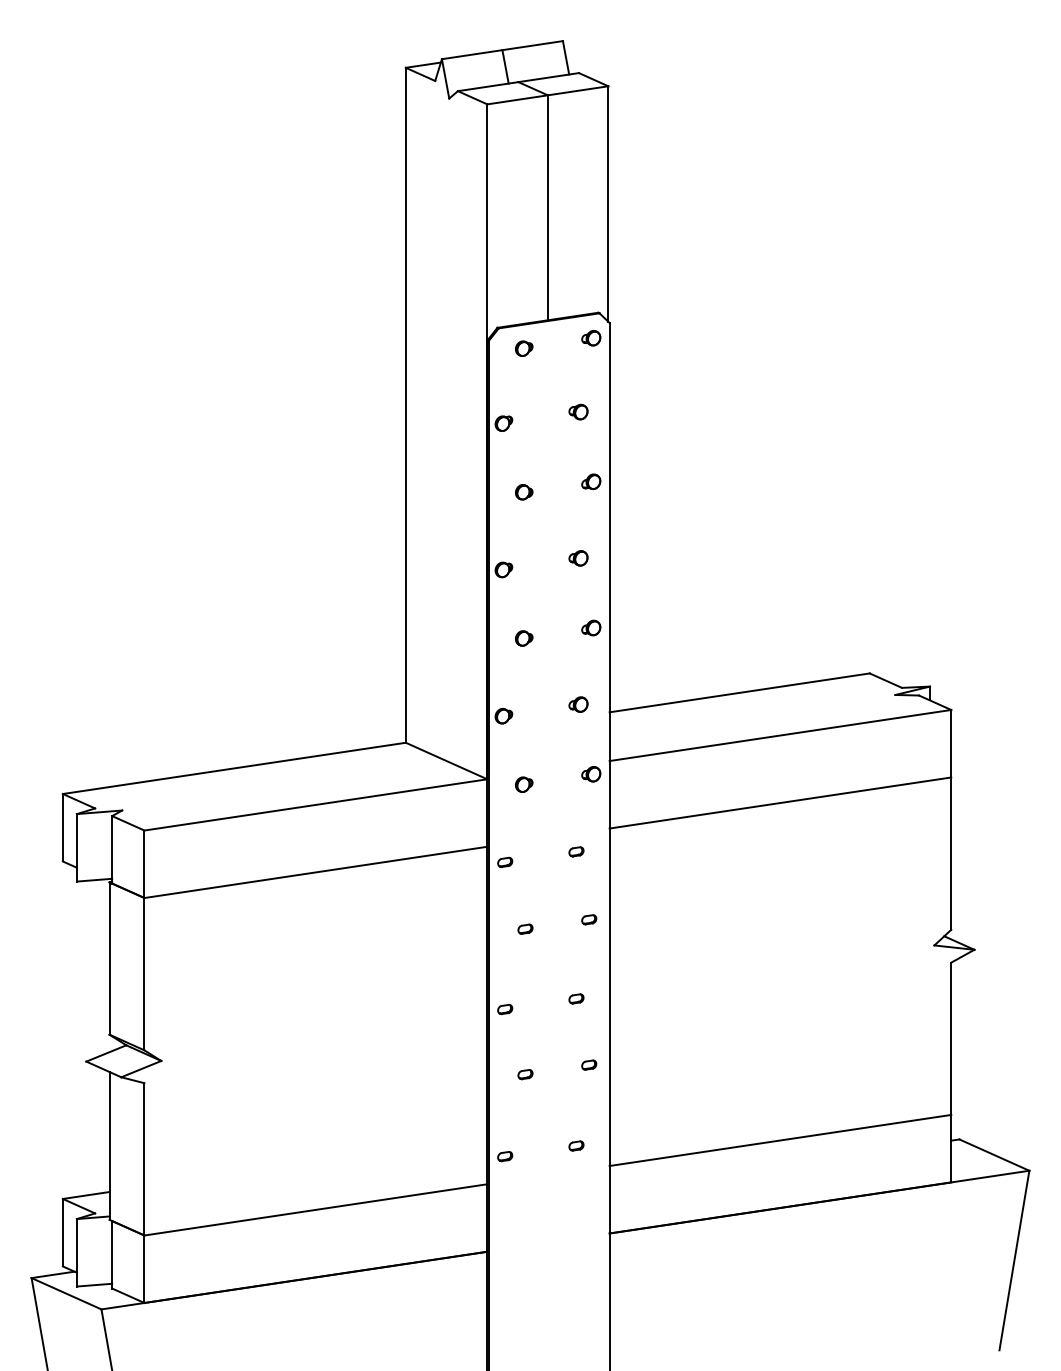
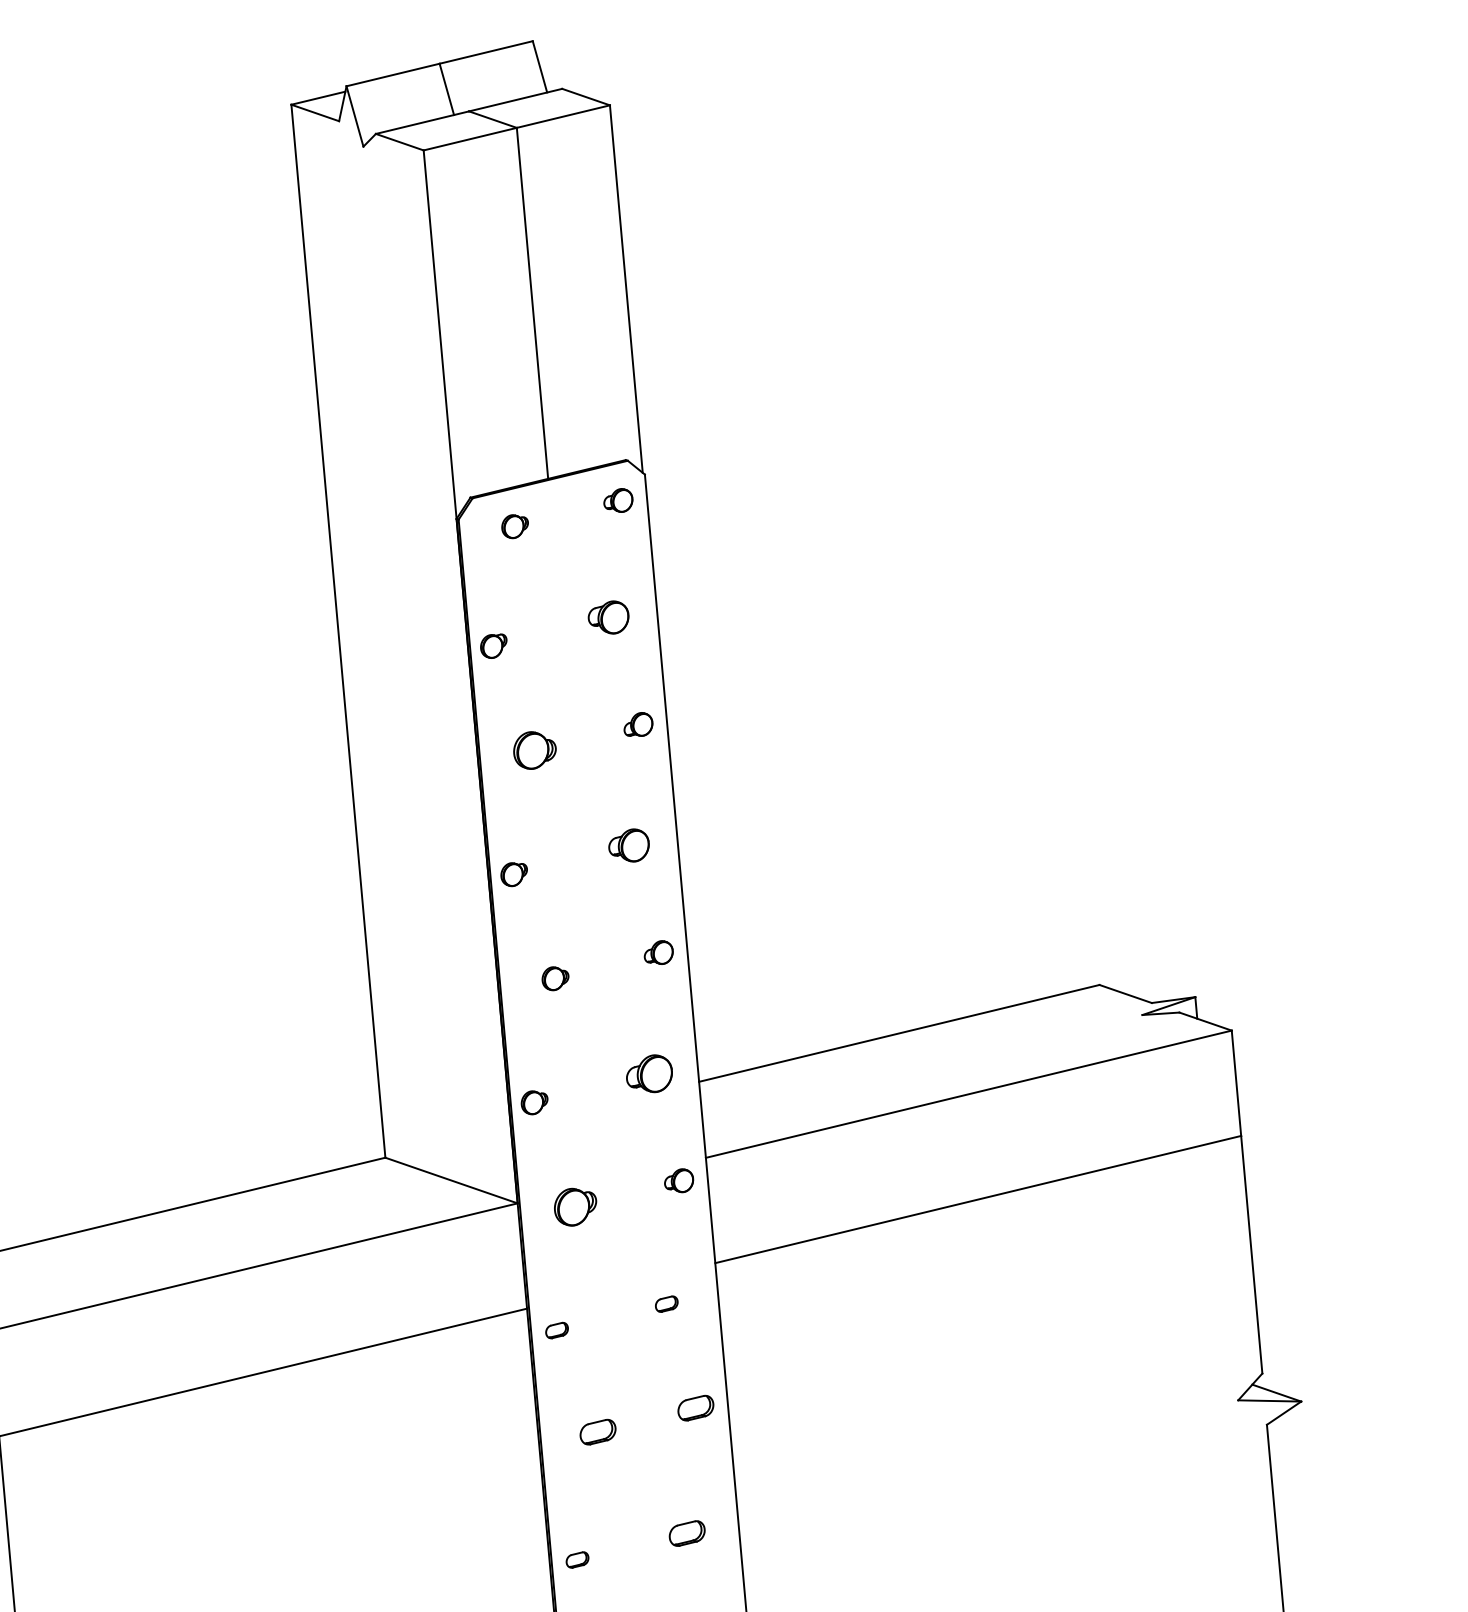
part: (578, 411) -> (608, 616), size x1.4
part: (524, 492) -> (535, 750), size x1.6
part: (578, 558) -> (629, 846), size x1.4
part: (578, 704) -> (649, 1073), size x1.6
part: (524, 784) -> (576, 1206), size x1.6
part: (589, 919) -> (696, 1407), size x1.6
part: (525, 928) -> (597, 1430), size x1.6
part: (576, 998) -> (687, 1532), size x1.6

